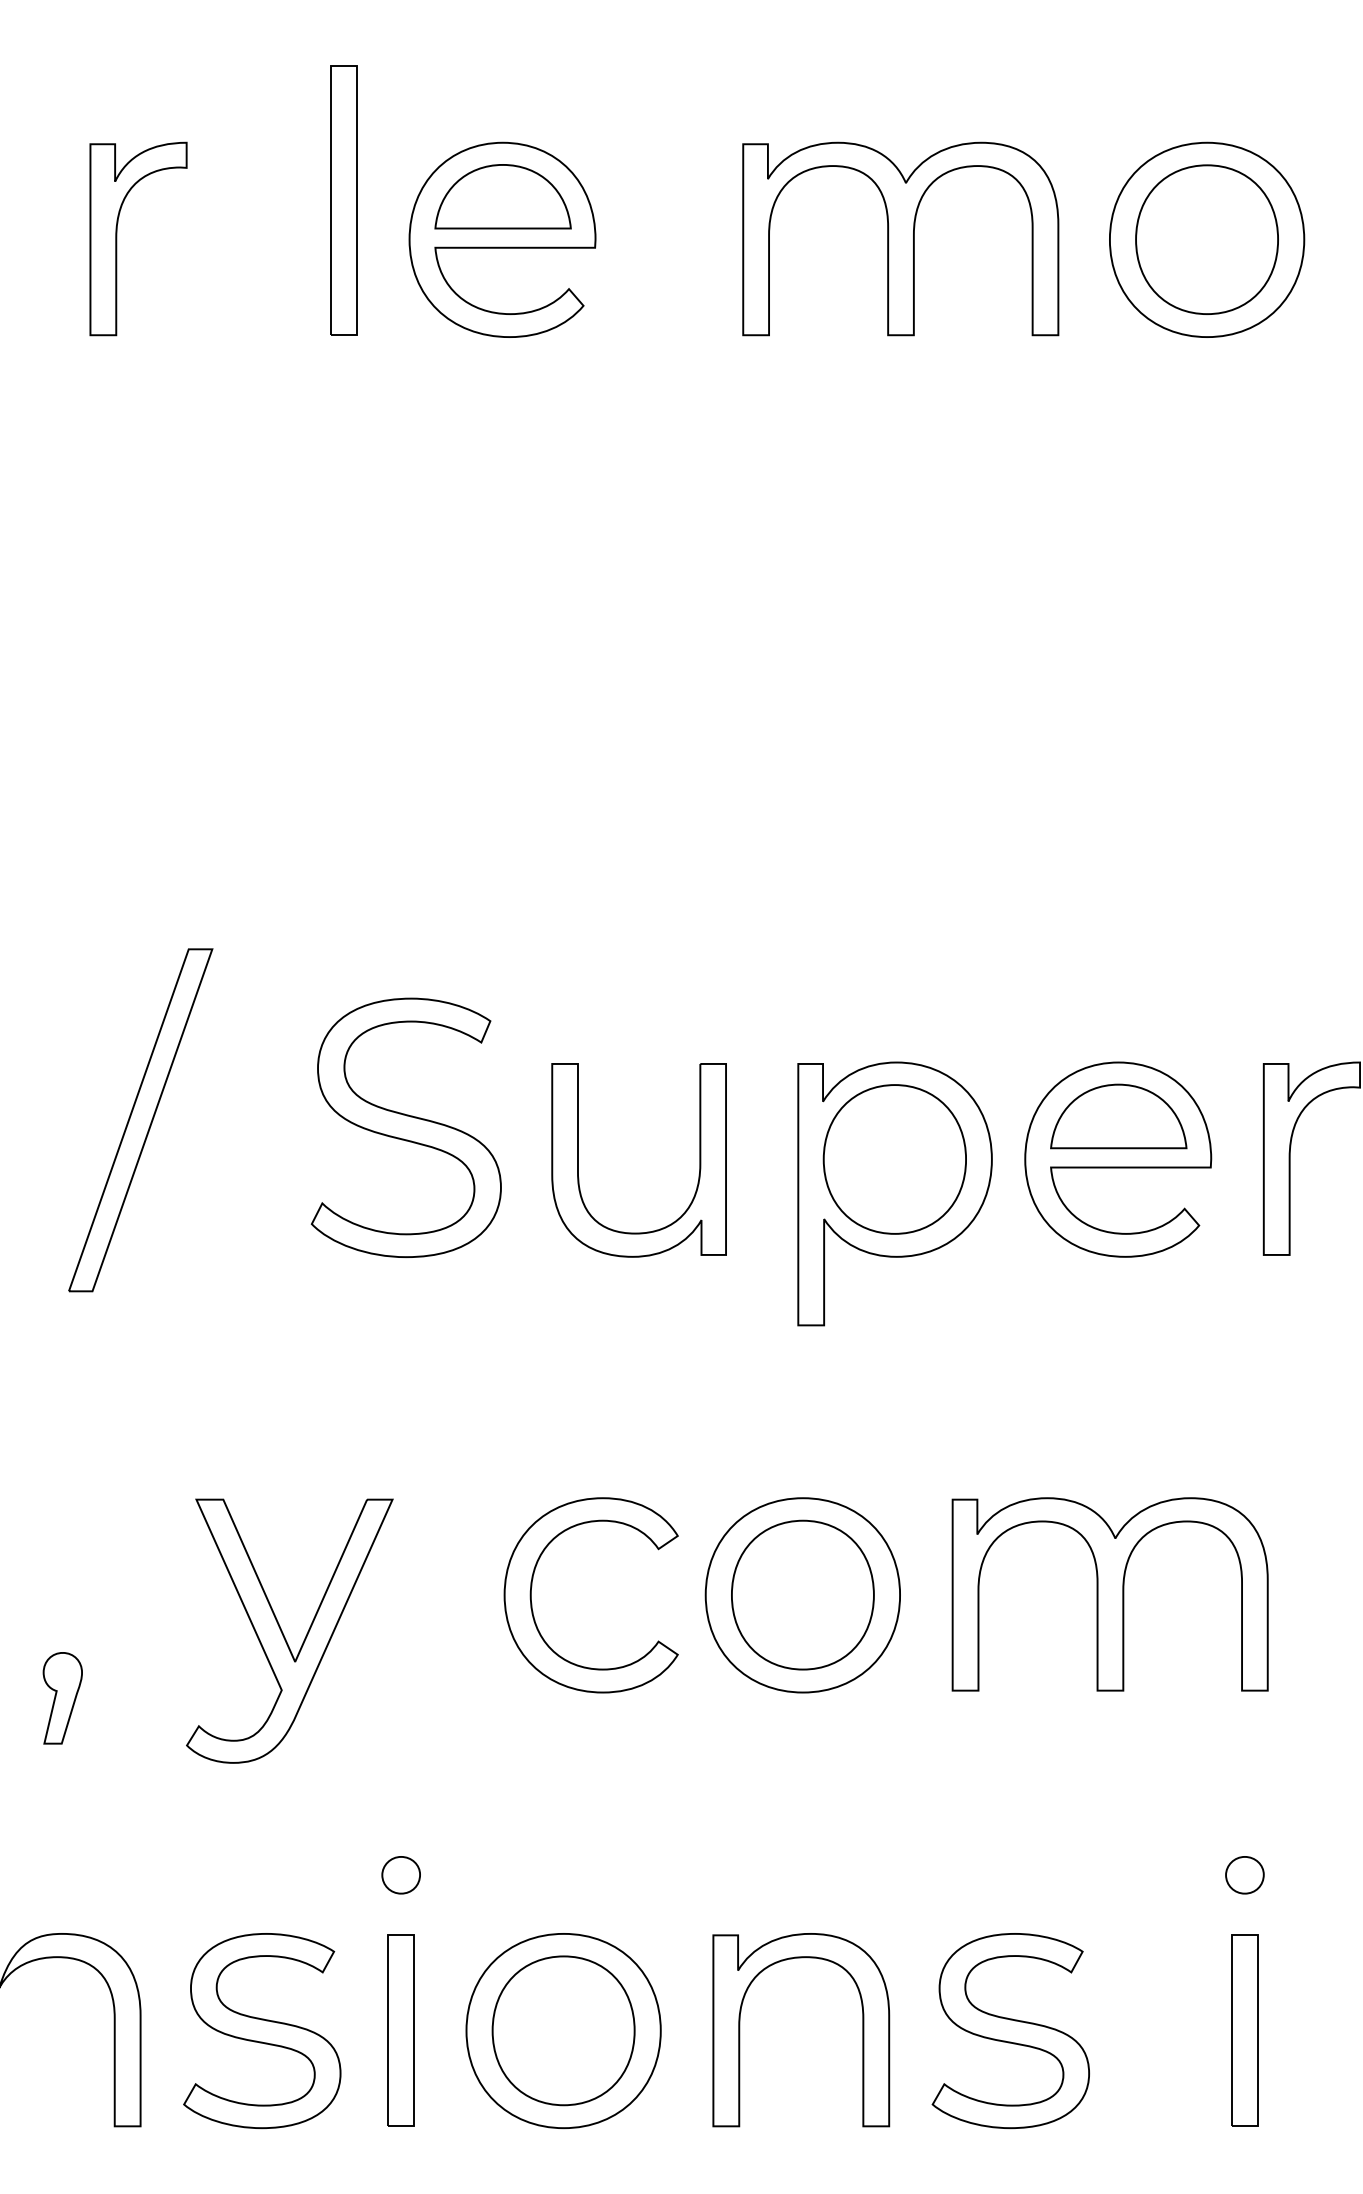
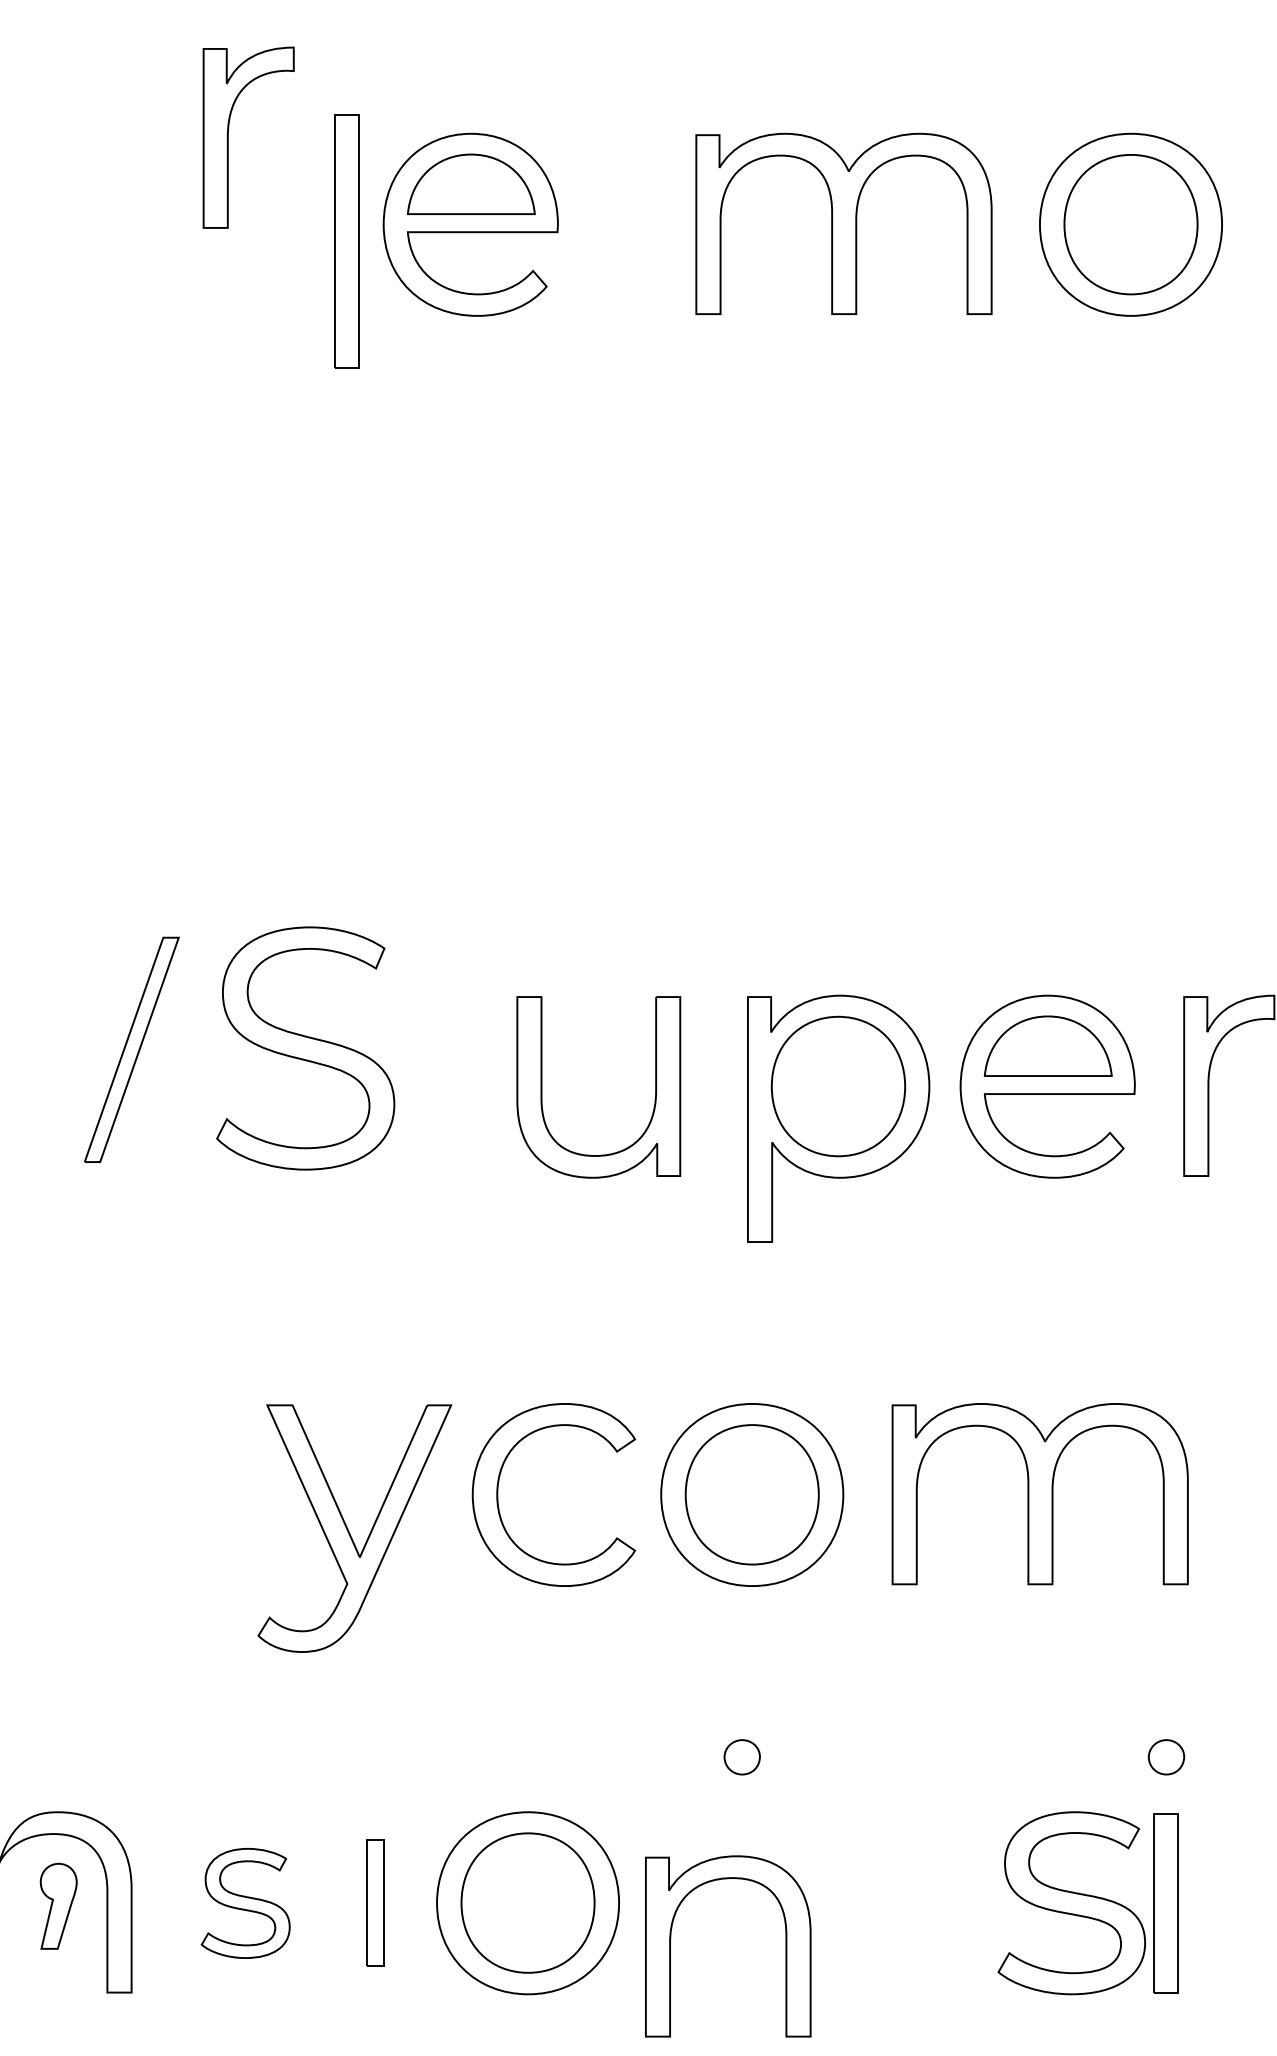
part: (343, 200) -> (346, 241), moved
part: (117, 238) -> (228, 137), moved
part: (140, 1120) -> (131, 1050), size x0.7
part: (405, 1127) -> (304, 1048), moved
part: (283, 1632) -> (348, 1529), moved
part: (62, 1698) -> (58, 1906), moved
part: (400, 1875) -> (741, 1757), moved
part: (400, 2030) -> (375, 1902), size x0.7
part: (740, 2030) -> (671, 1946), moved
part: (262, 2031) -> (245, 1903), size x0.6
part: (1010, 2031) -> (1071, 1903), moved

